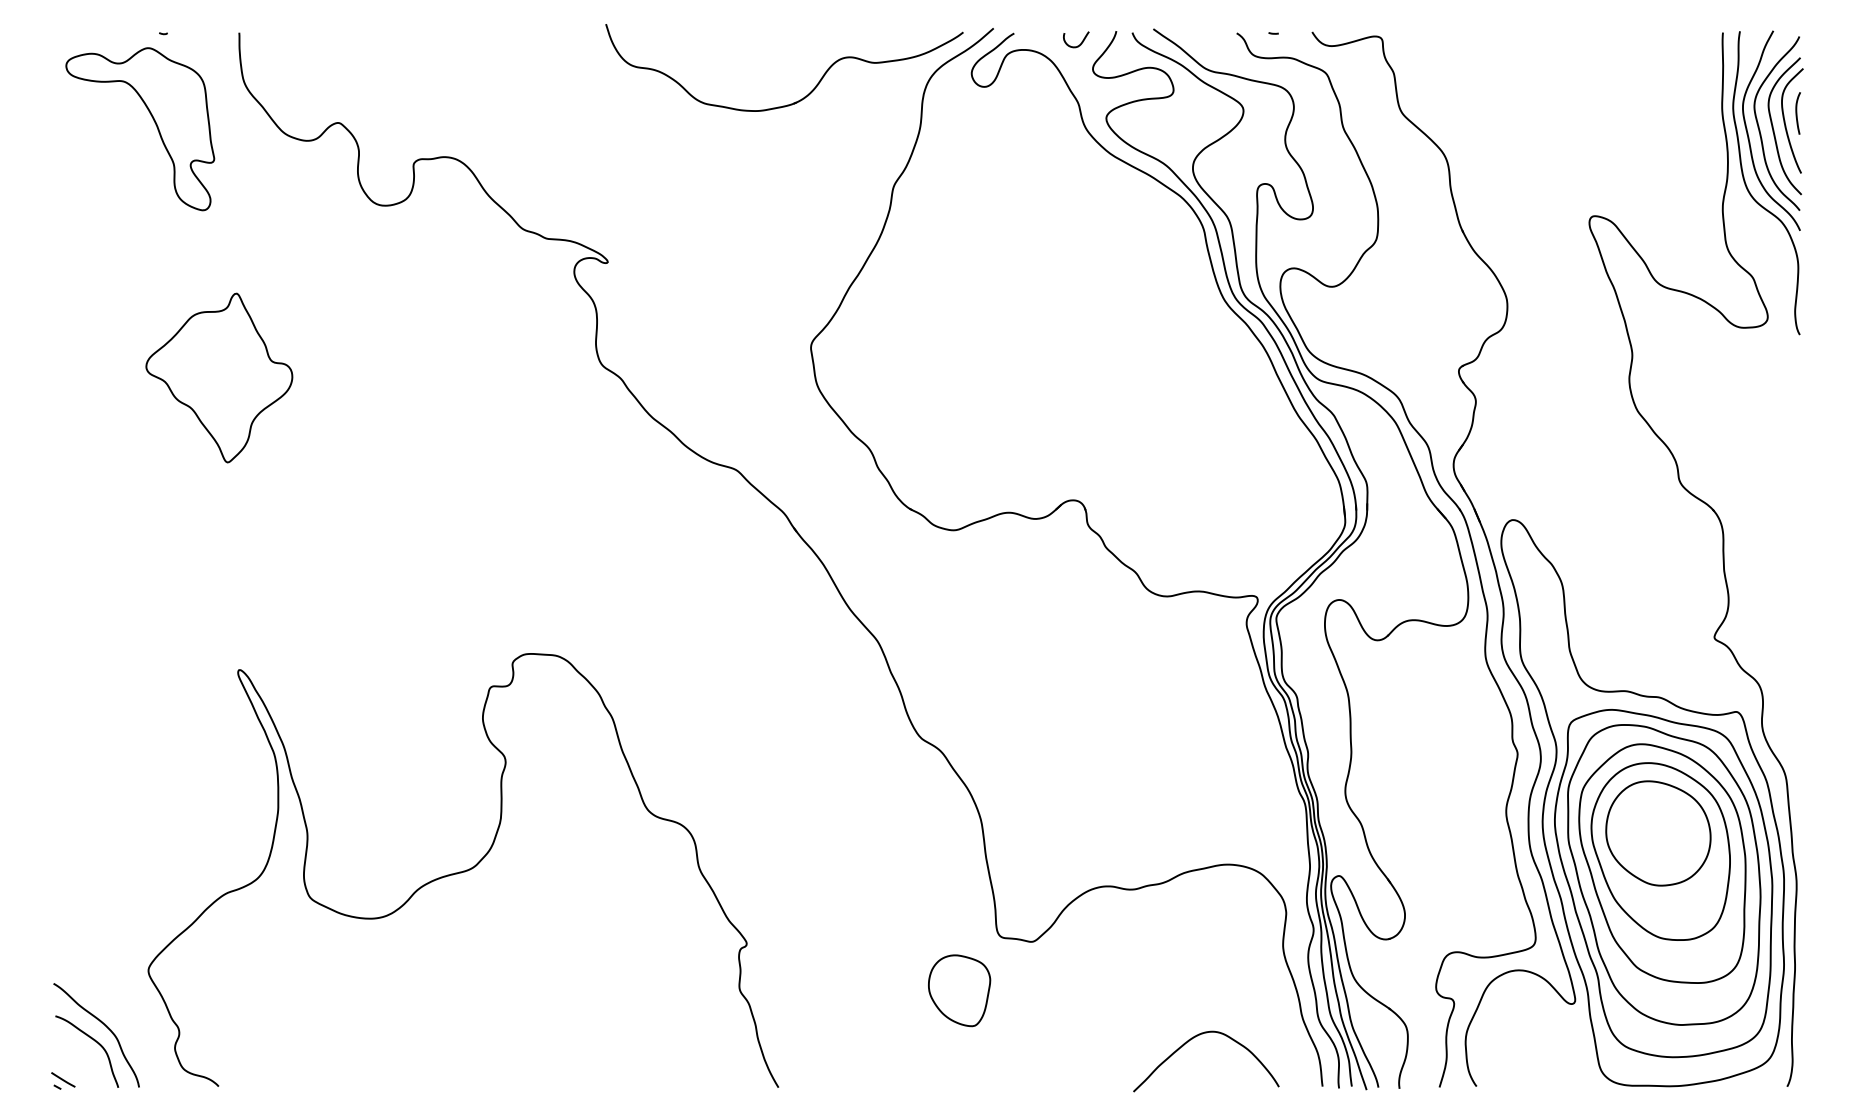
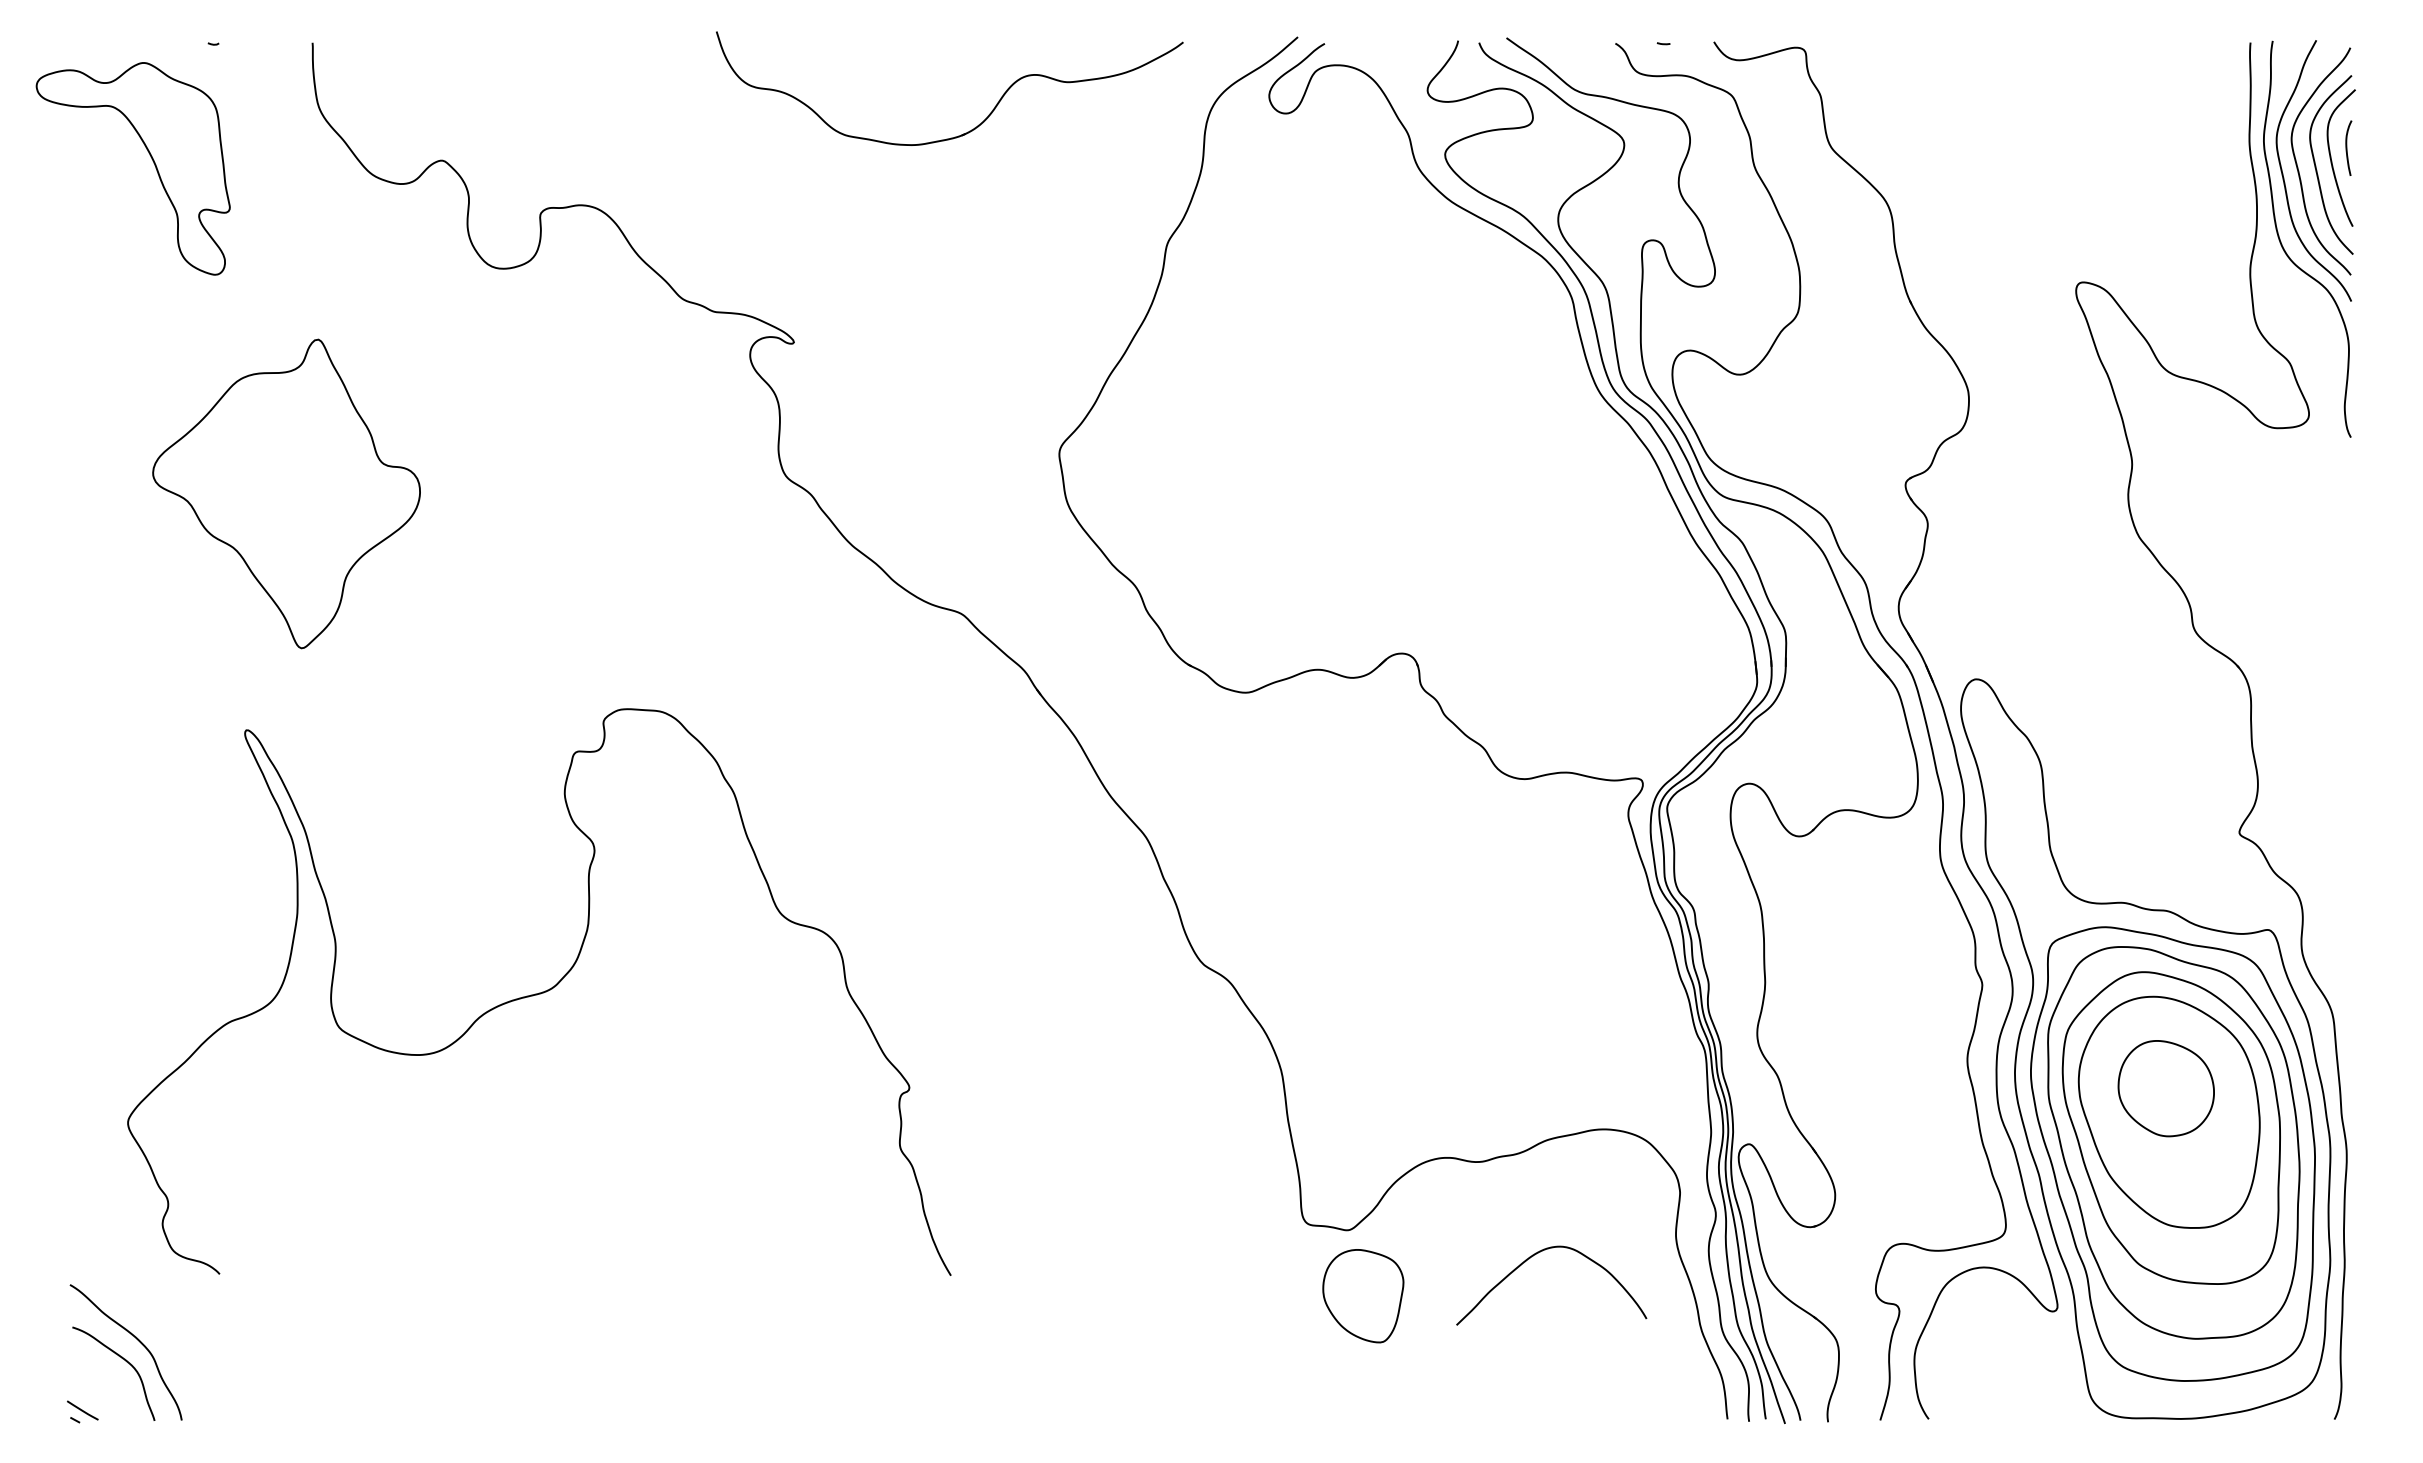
curve: (1080, 43) -> (1411, 56), removed
part: (806, 95) -> (978, 124), moved
part: (154, 122) -> (151, 159), moved
part: (219, 377) -> (286, 493), size x1.4
part: (1658, 833) -> (2166, 1088), size x0.7
curve: (463, 870) -> (539, 992), moved
part: (959, 991) -> (1363, 1296), moved
curve: (1189, 1041) -> (1529, 1259), moved

